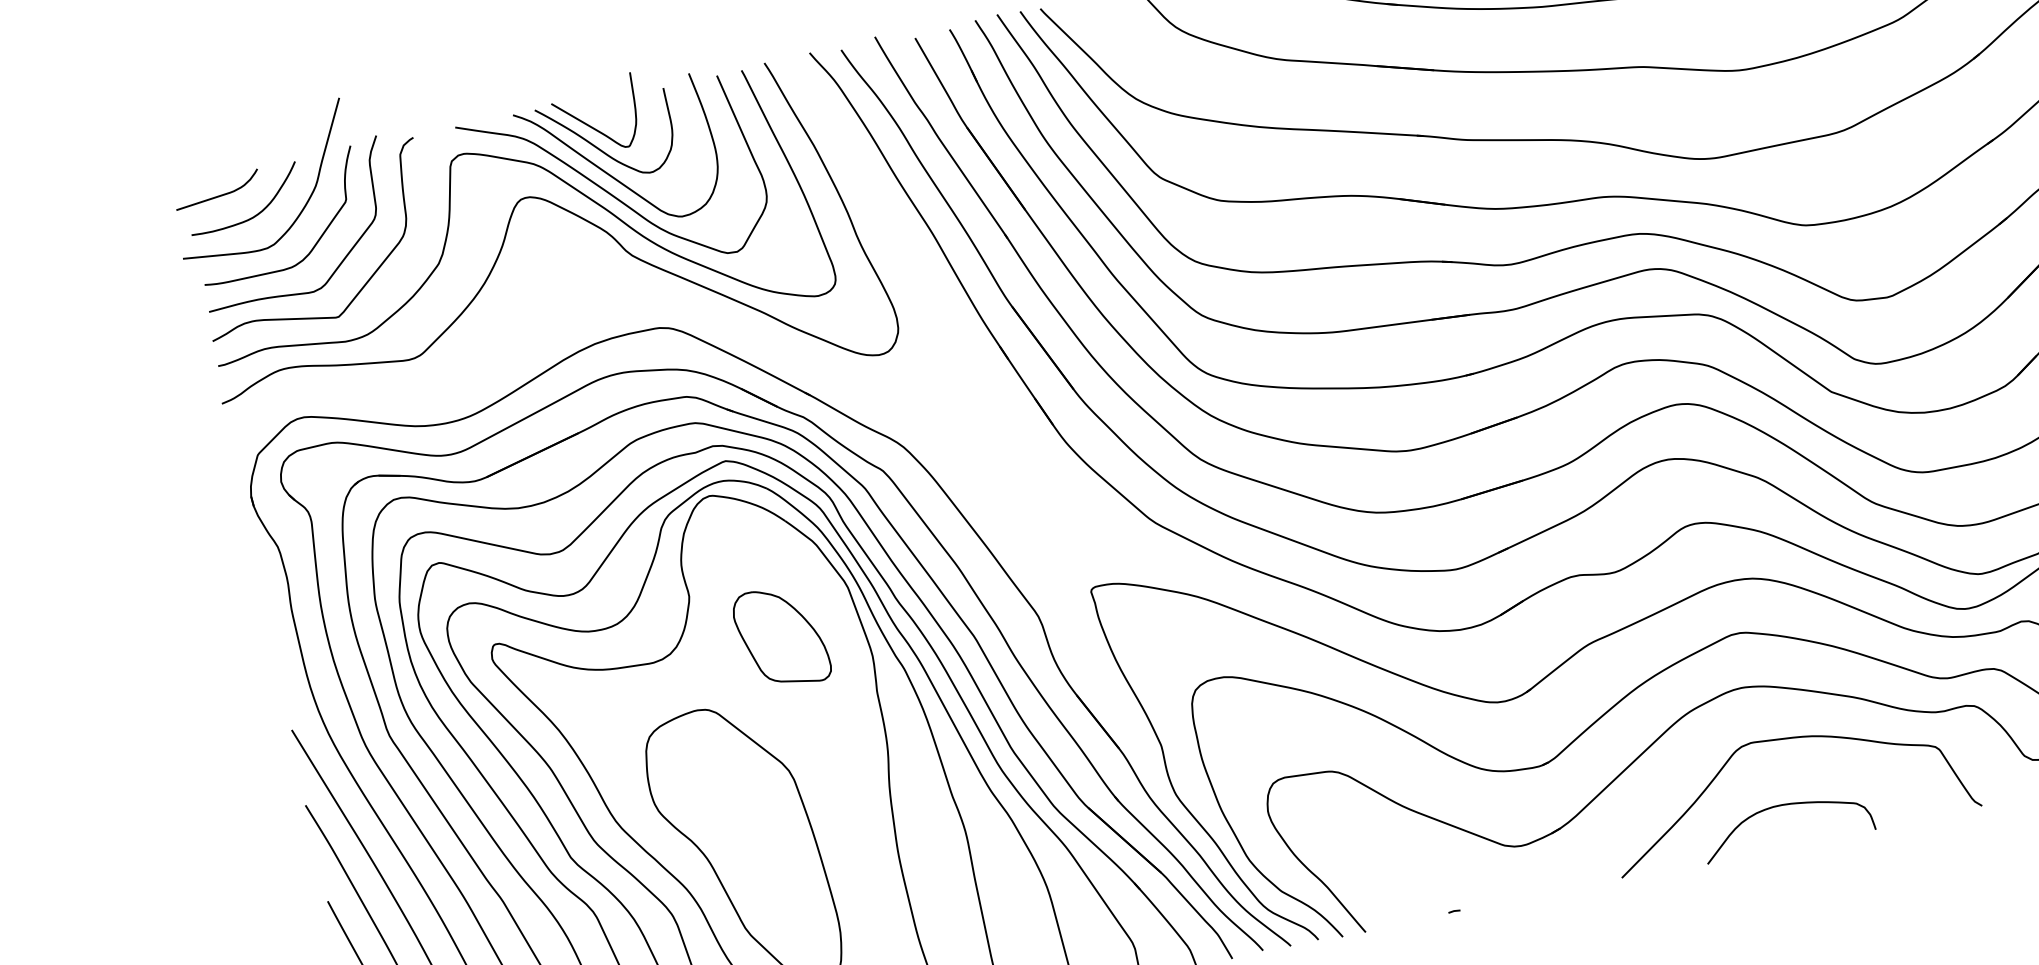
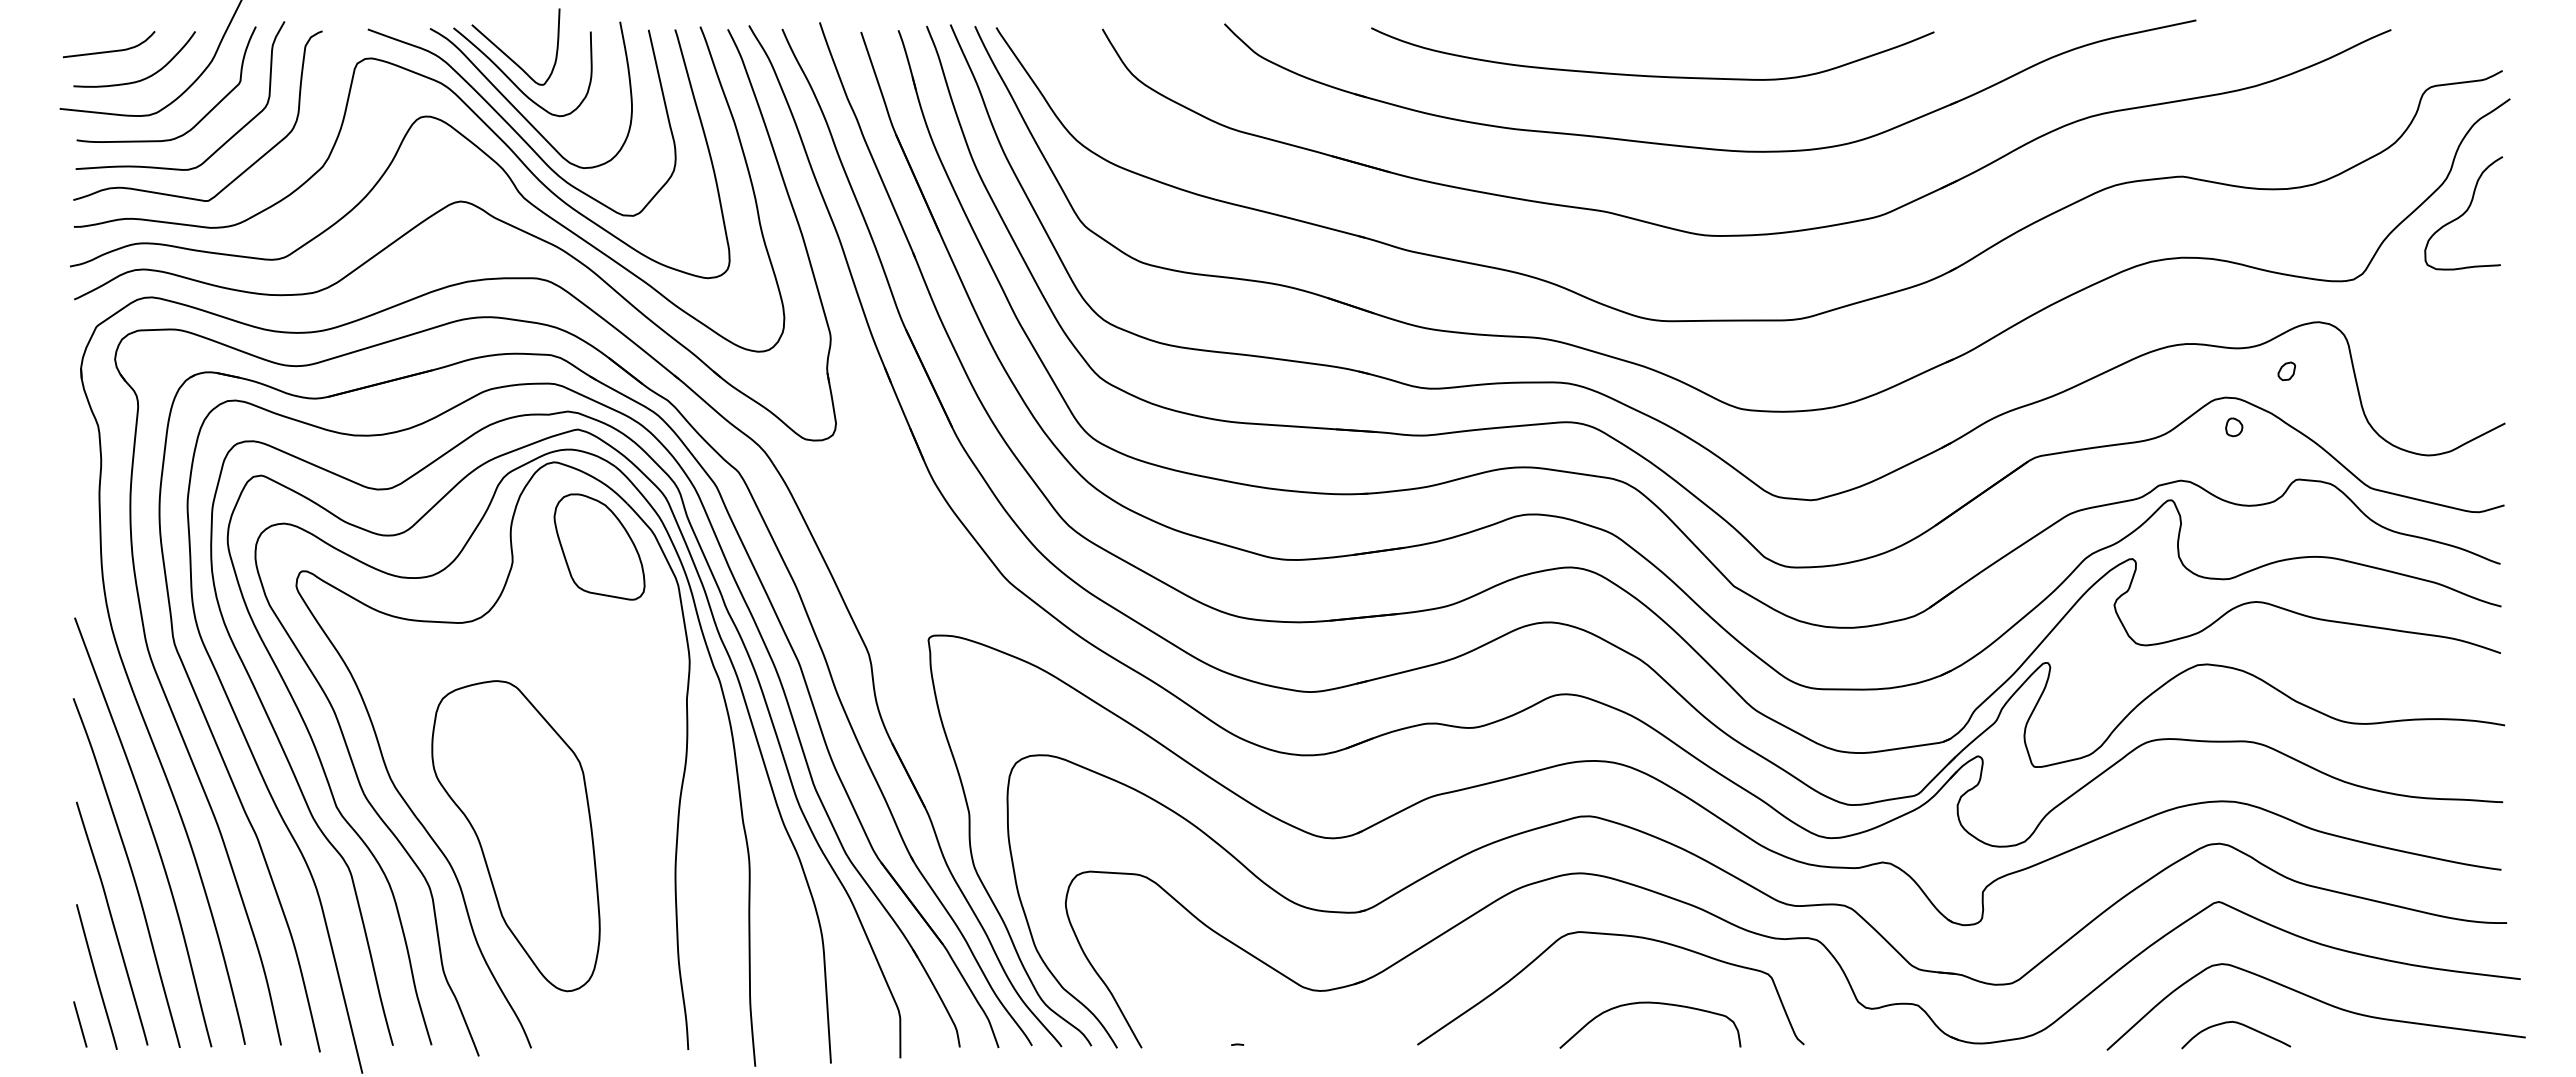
part: (556, 284) -> (439, 212), added
part: (781, 636) -> (599, 546), moved
curve: (1783, 805) -> (1650, 1003), moved

